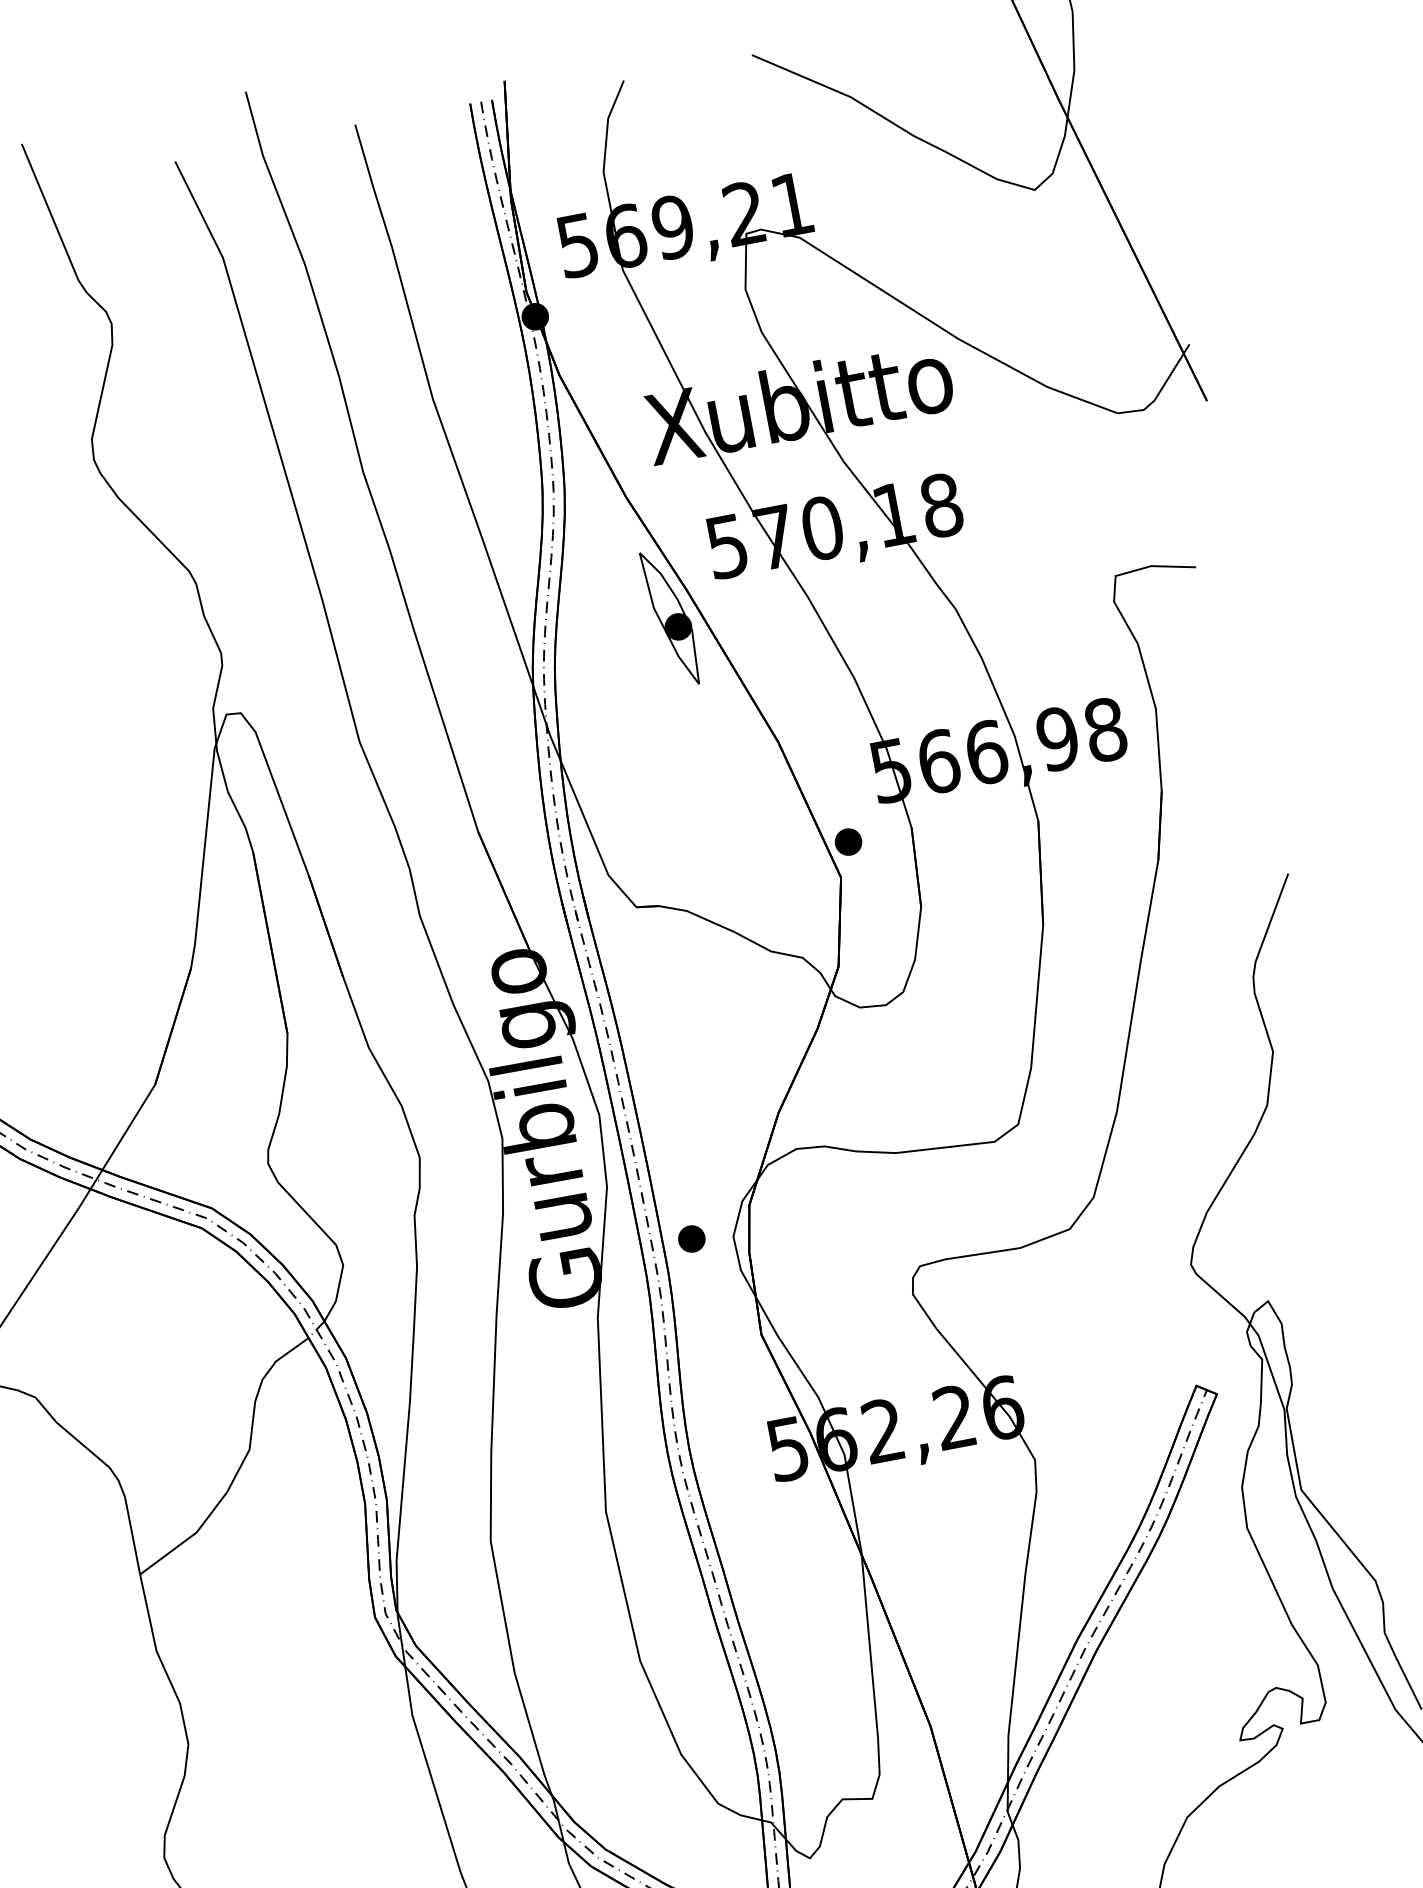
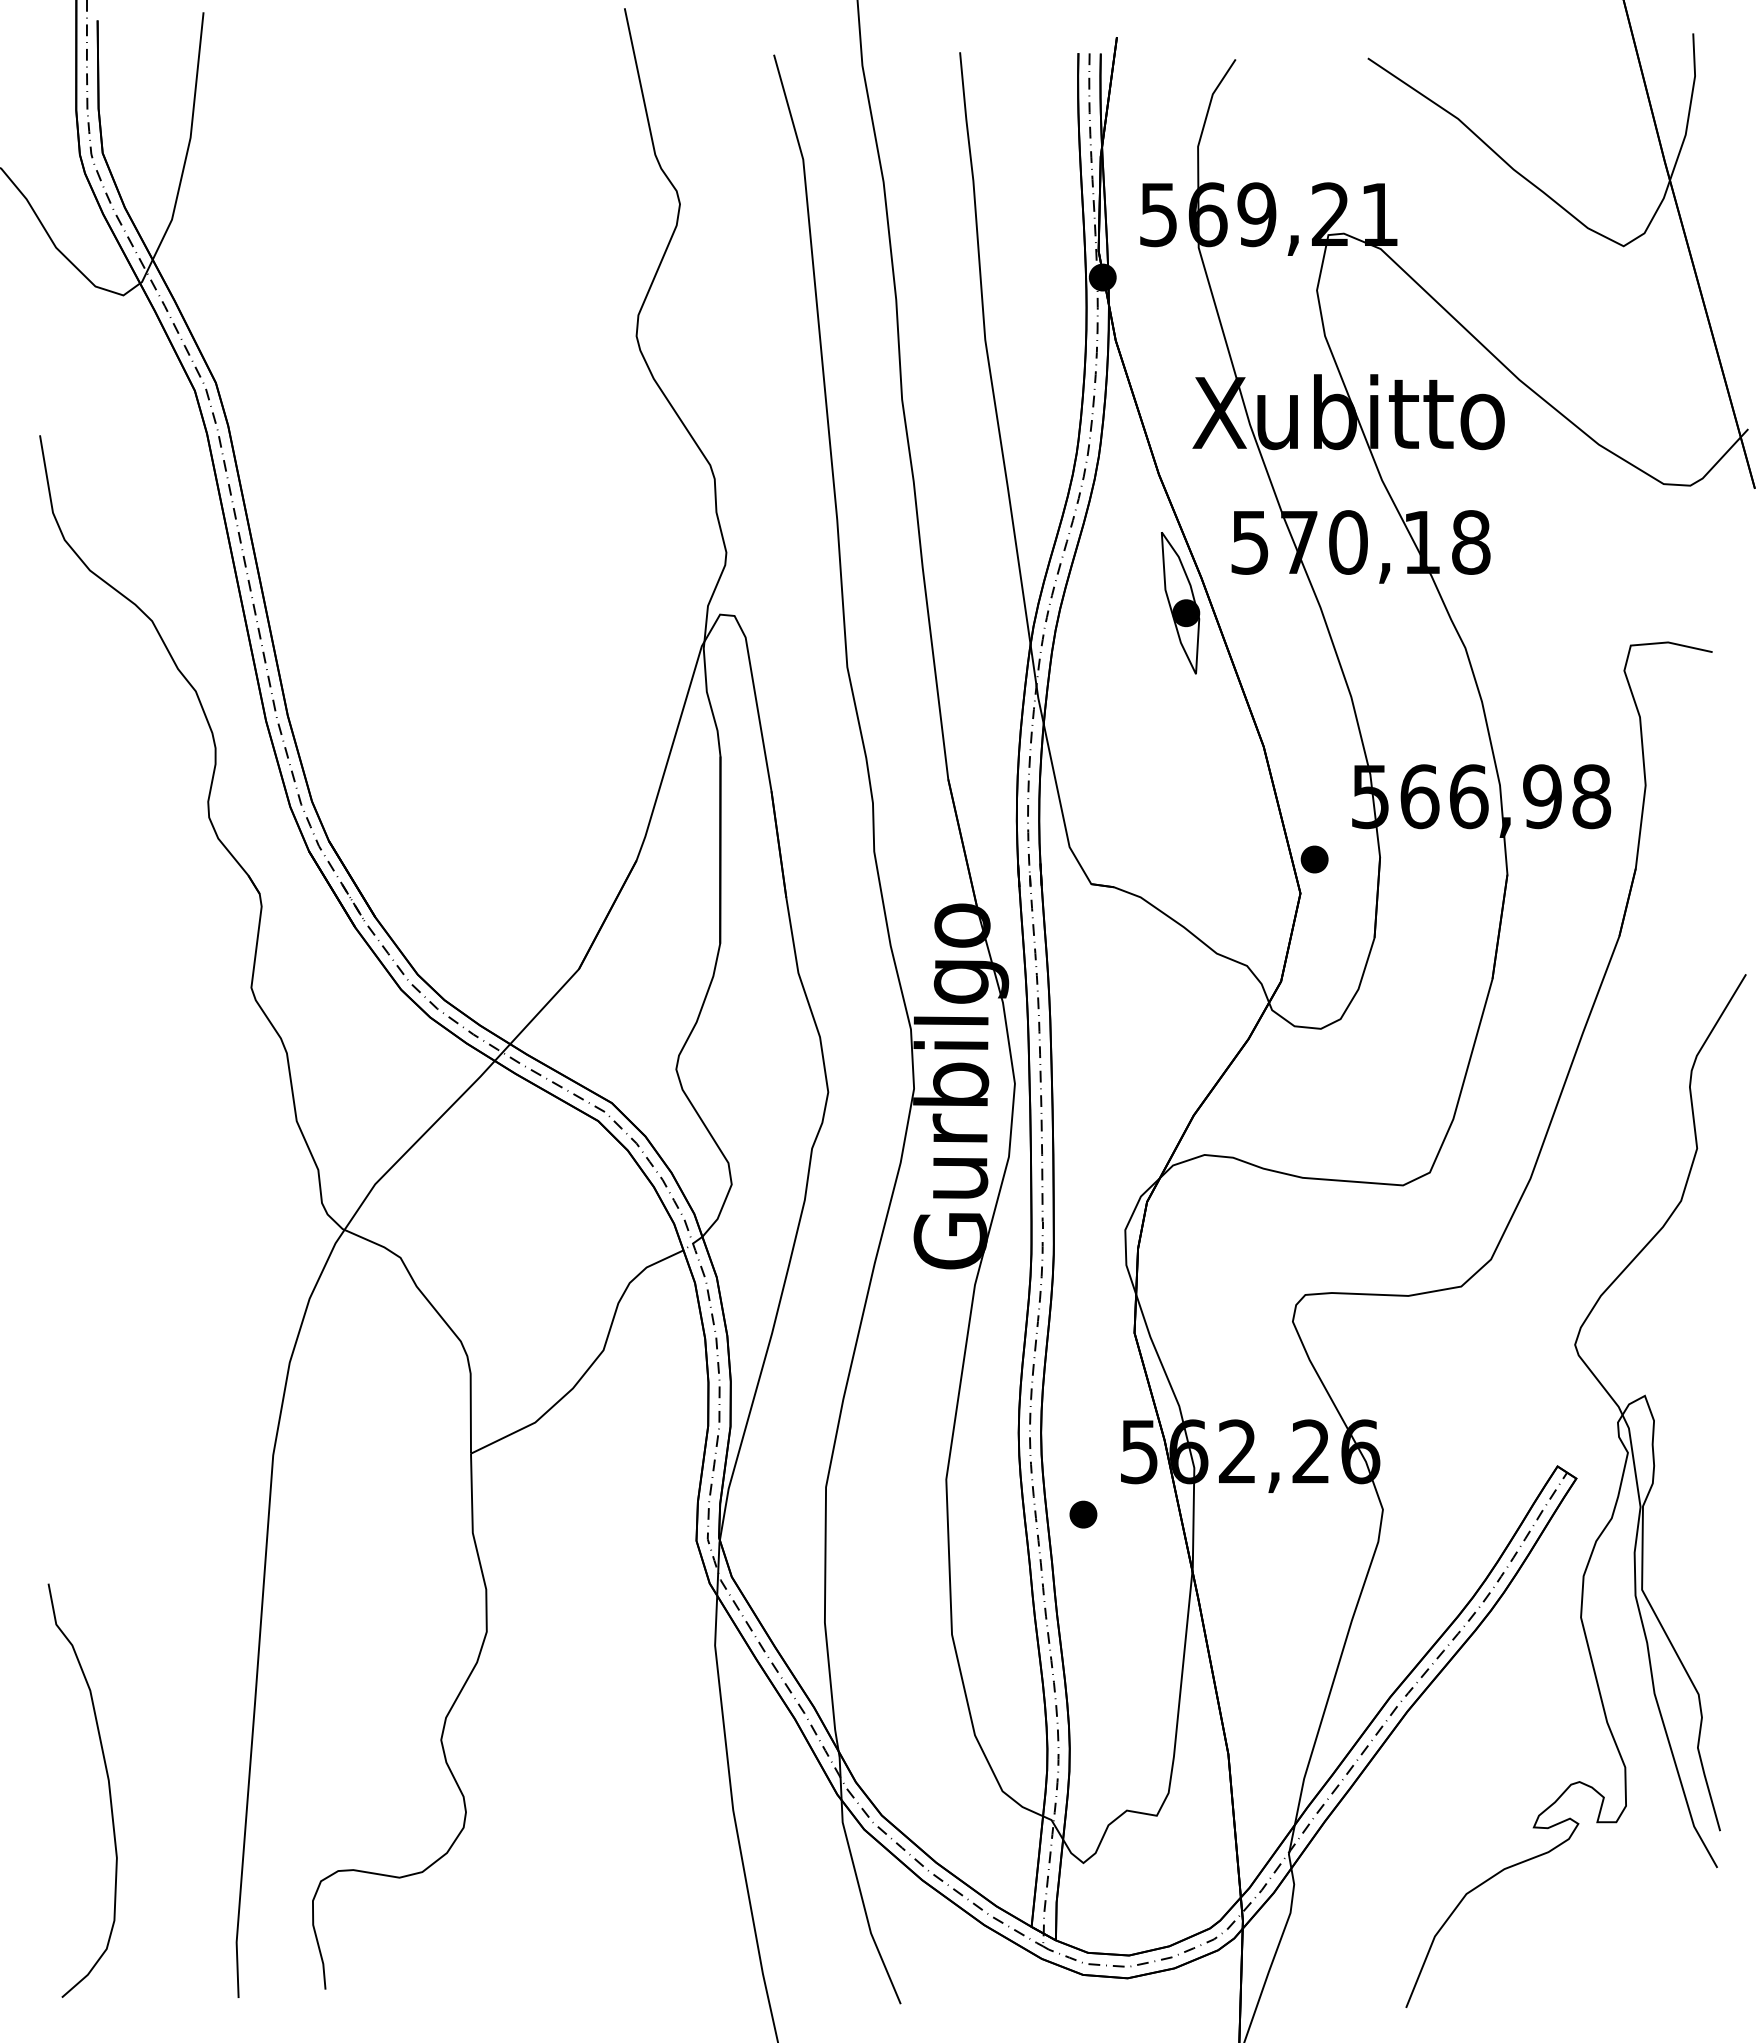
part: (691, 1238) -> (1083, 1514), moved

